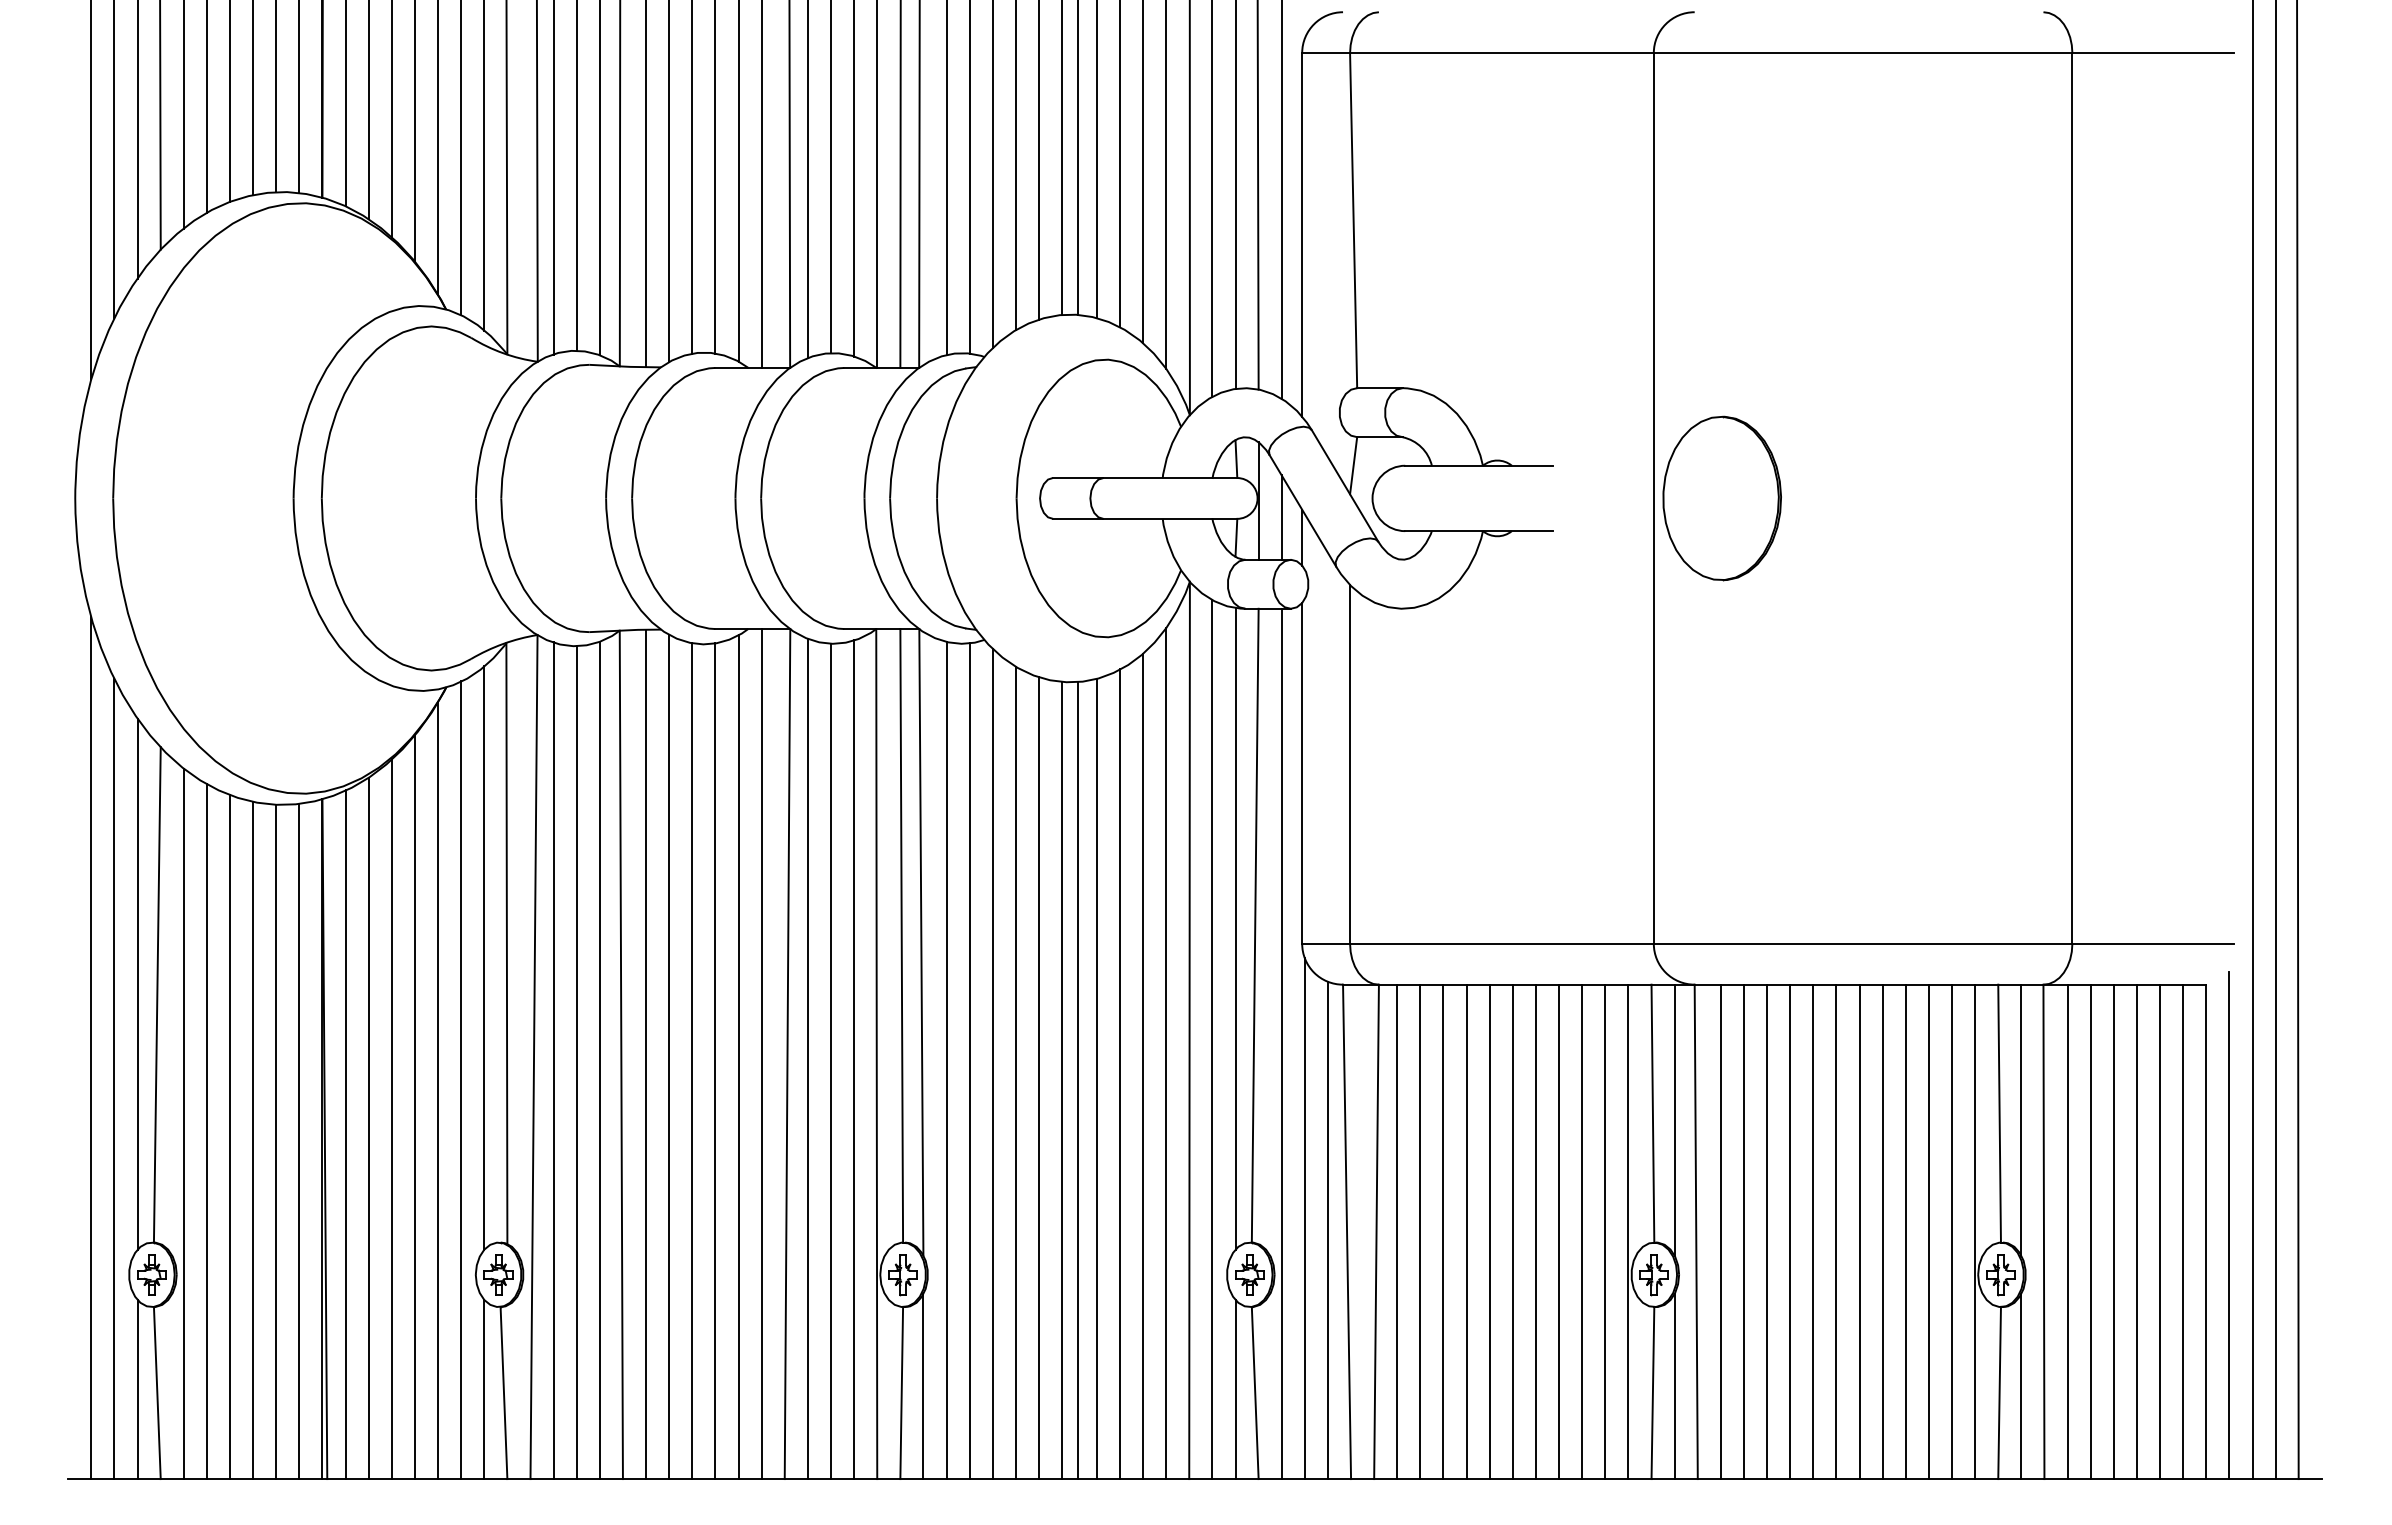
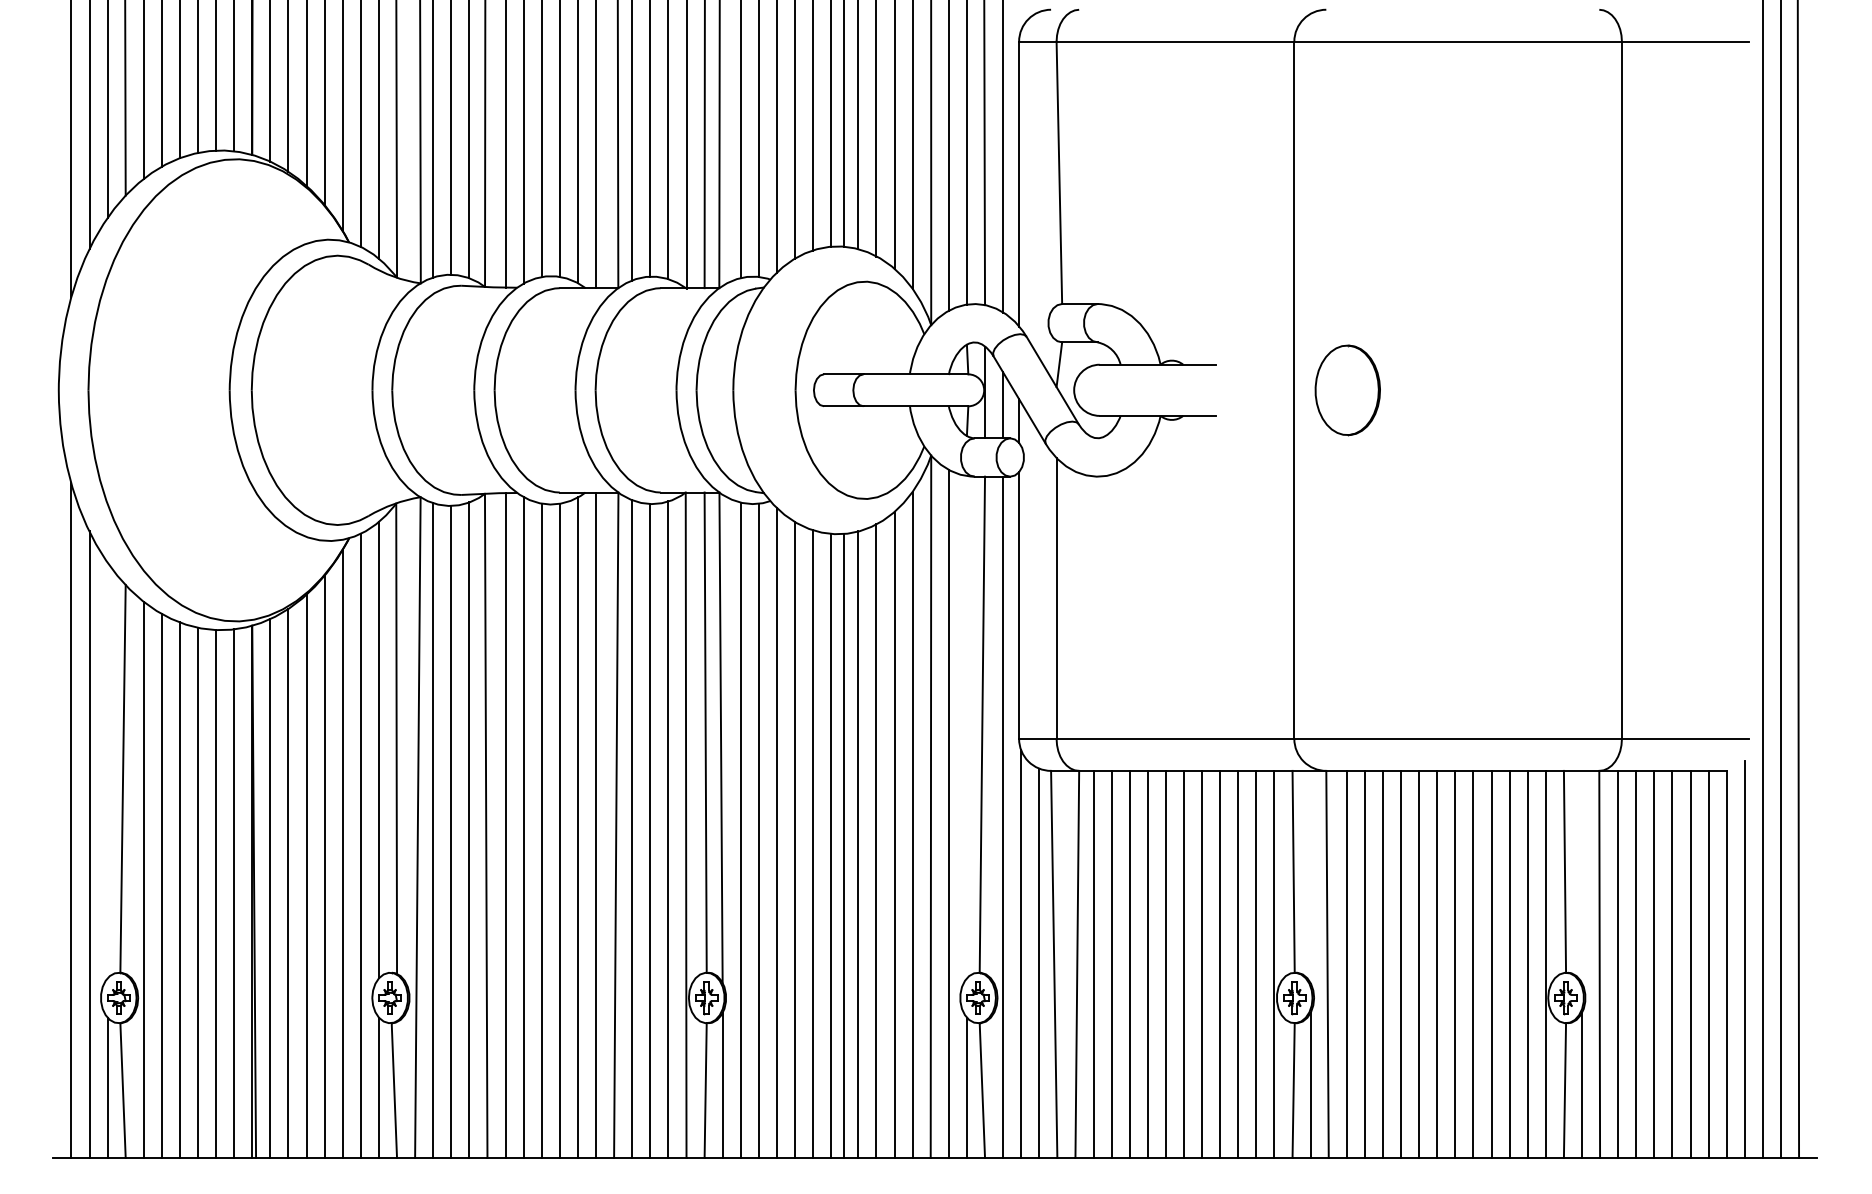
part: (1721, 498) -> (1347, 390), size x0.7
line: (1235, 928) -> (966, 726), removed
line: (137, 983) -> (107, 769), removed
line: (1674, 1119) -> (1310, 876), removed
line: (2021, 1119) -> (1582, 876), removed

